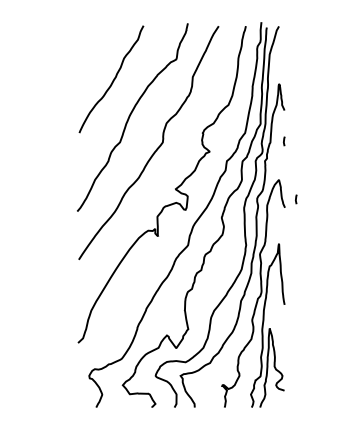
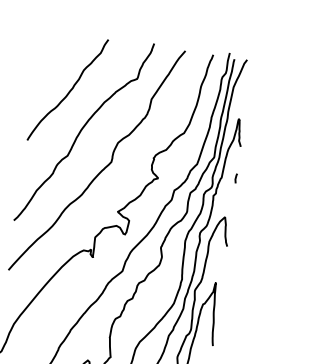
line: (296, 199) -> (240, 239), removed

